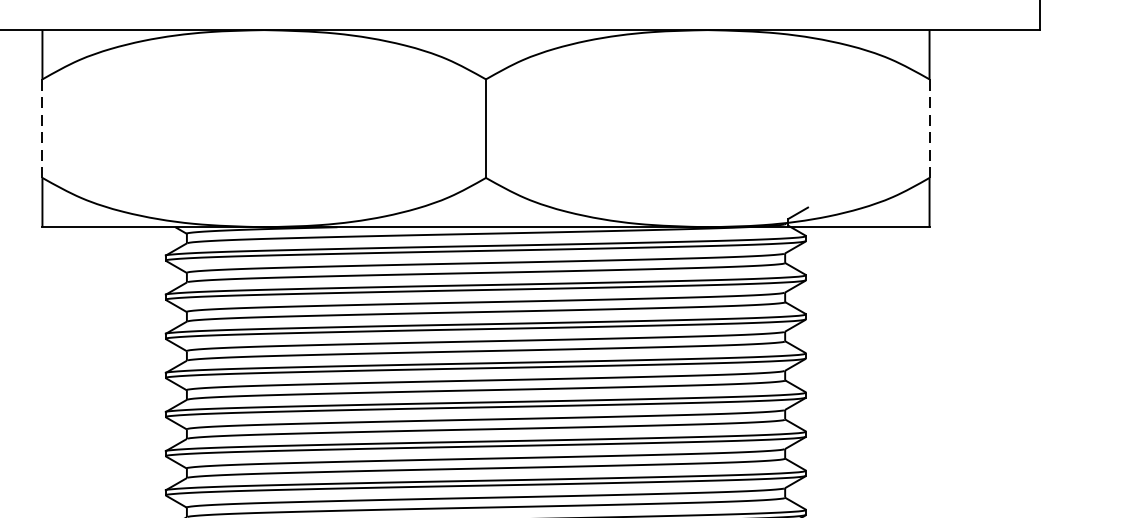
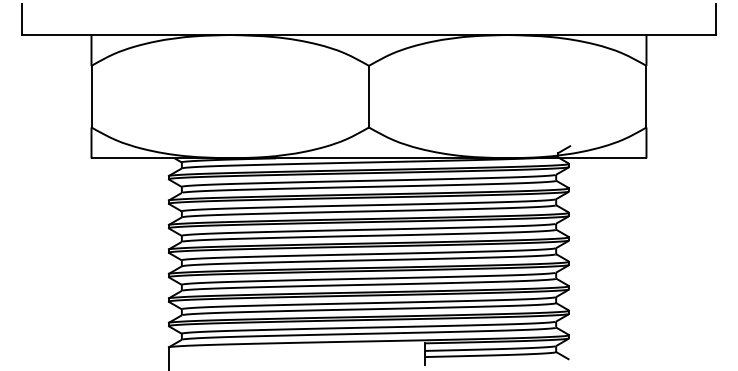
line: (42, 128) -> (91, 96), dashed -> solid
line: (929, 128) -> (646, 96), dashed -> solid

